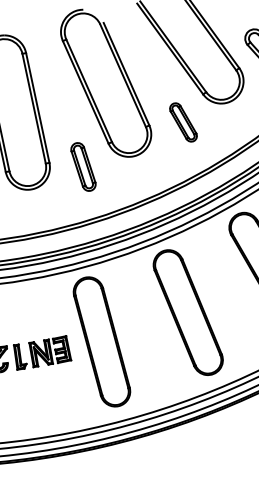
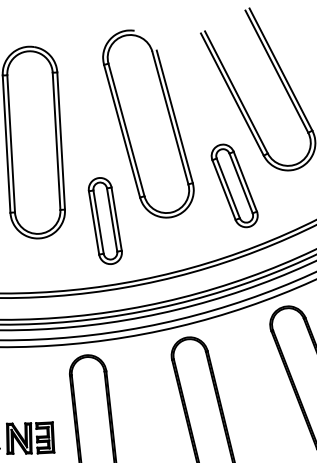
part: (183, 122) -> (234, 185), size x1.67
part: (83, 166) -> (105, 220), size x1.43

